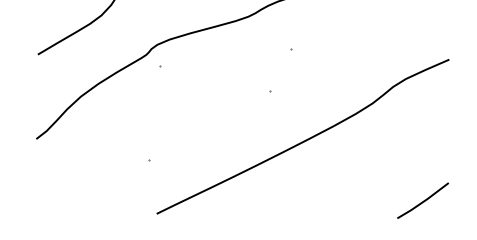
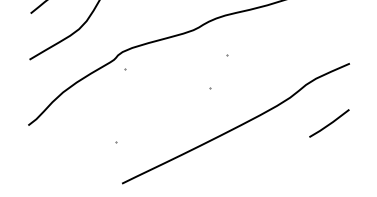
line: (423, 200) -> (329, 123), moved

